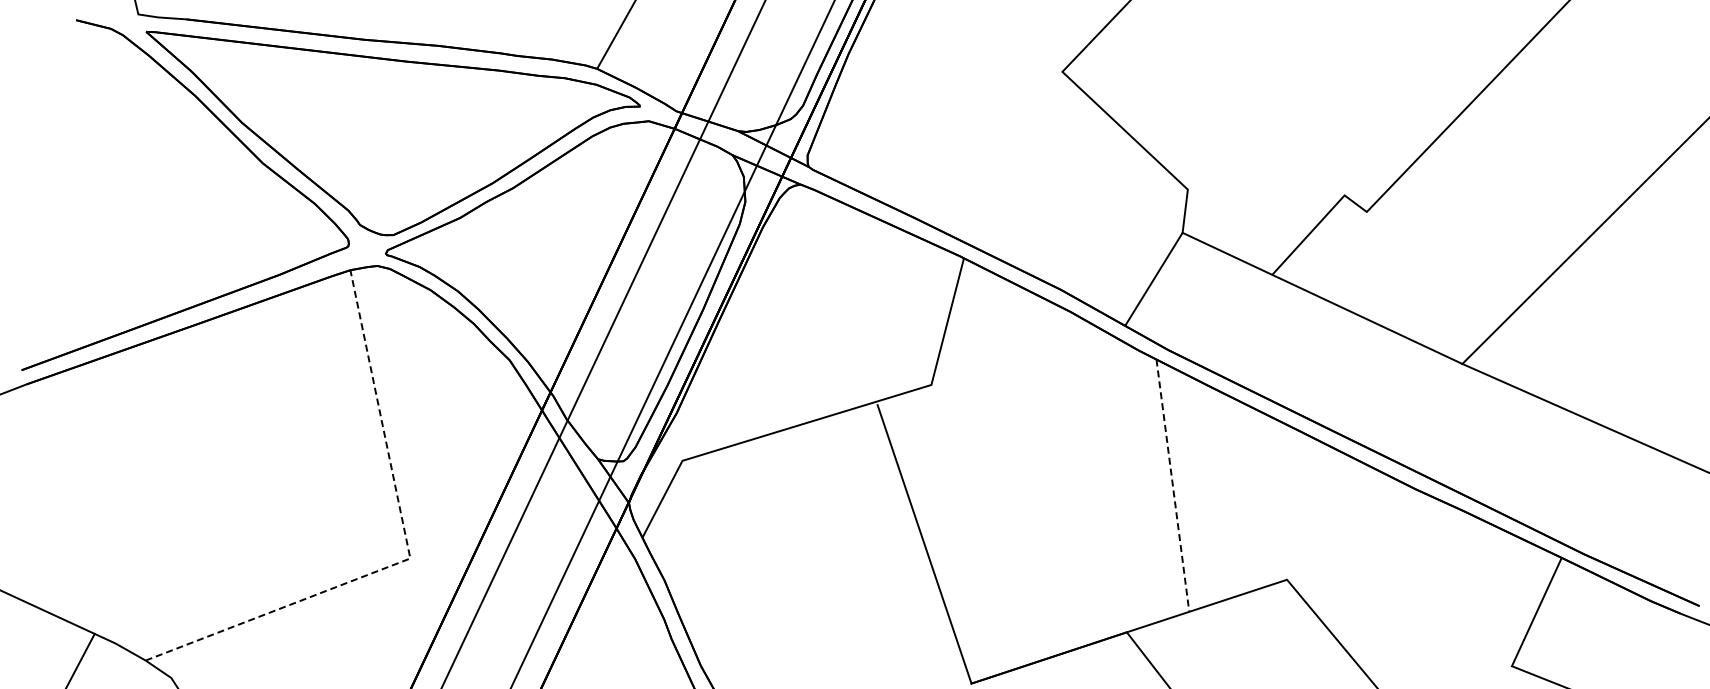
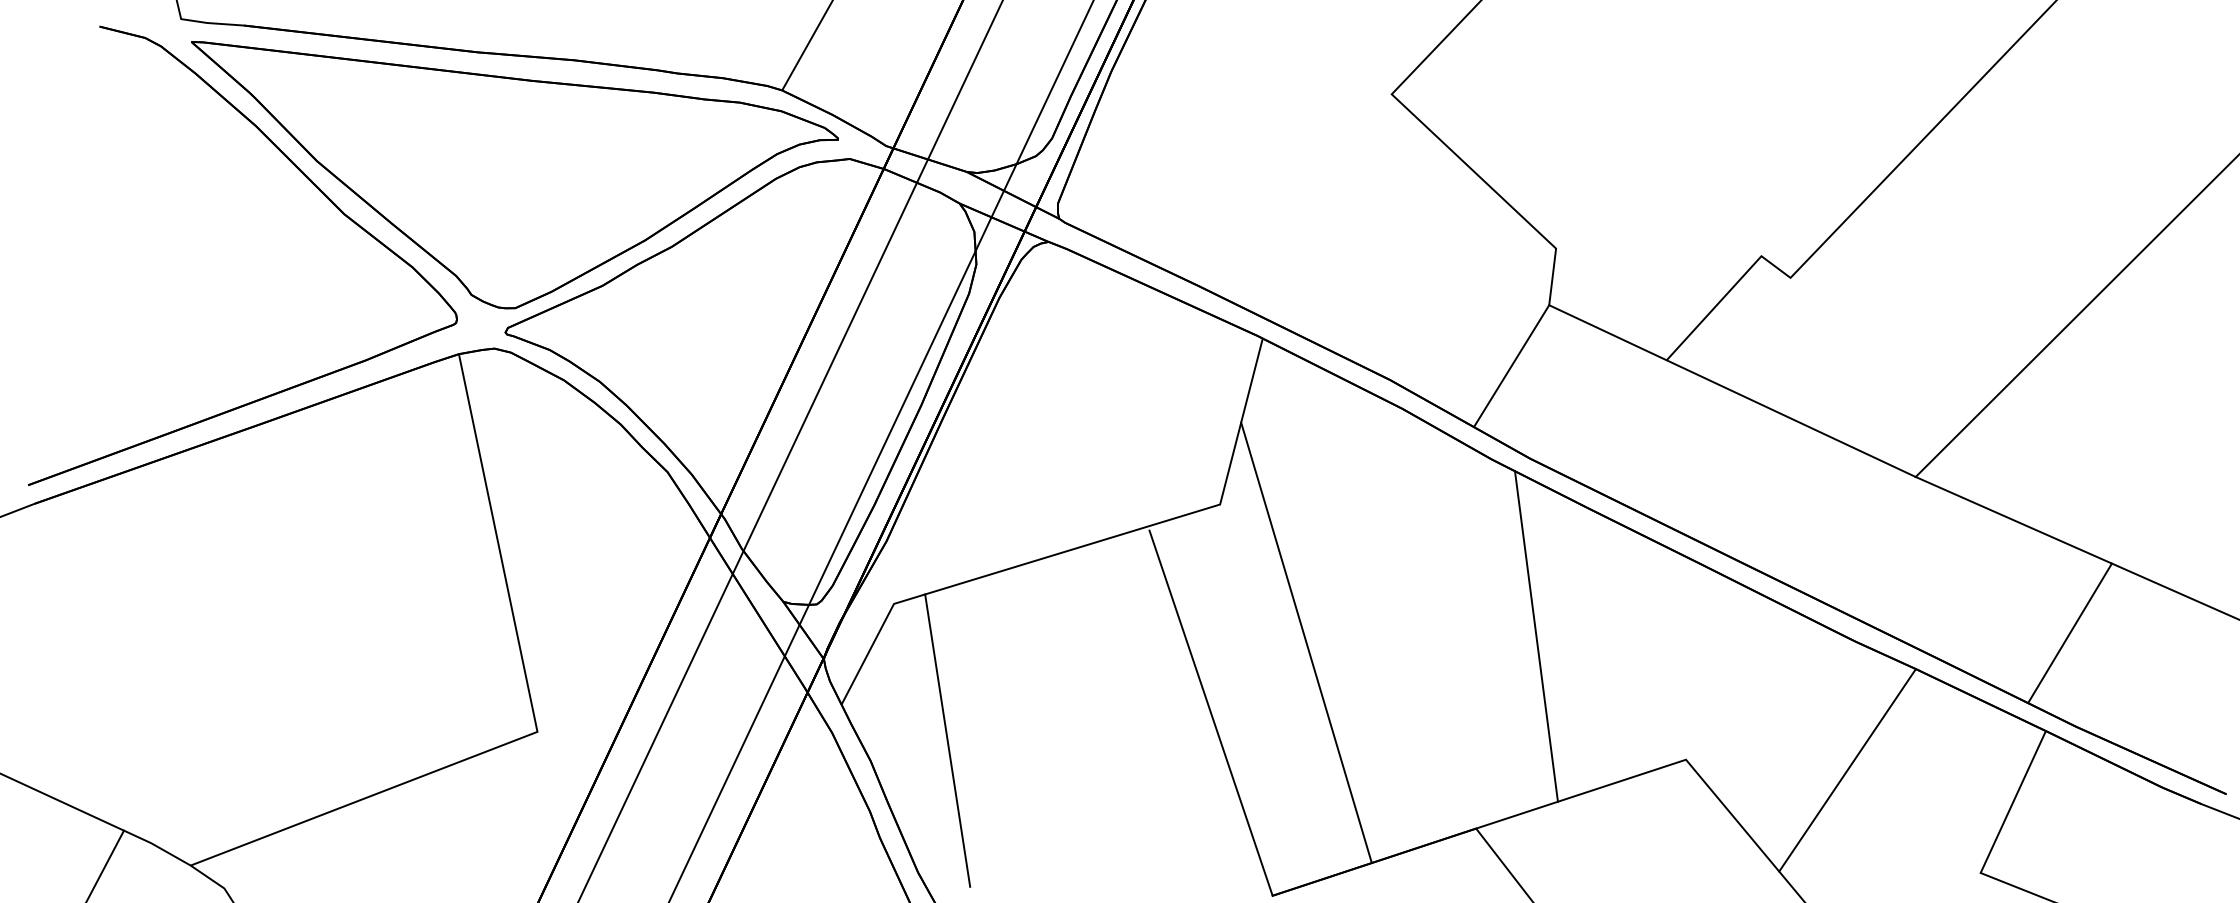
line: (1580, 483) -> (2070, 633), added
line: (1172, 486) -> (1535, 637), dashed -> solid
line: (997, 490) -> (1306, 642), added
line: (409, 553) -> (536, 725), dashed -> solid
line: (723, 564) -> (947, 739), added
line: (1410, 587) -> (1847, 769), added

